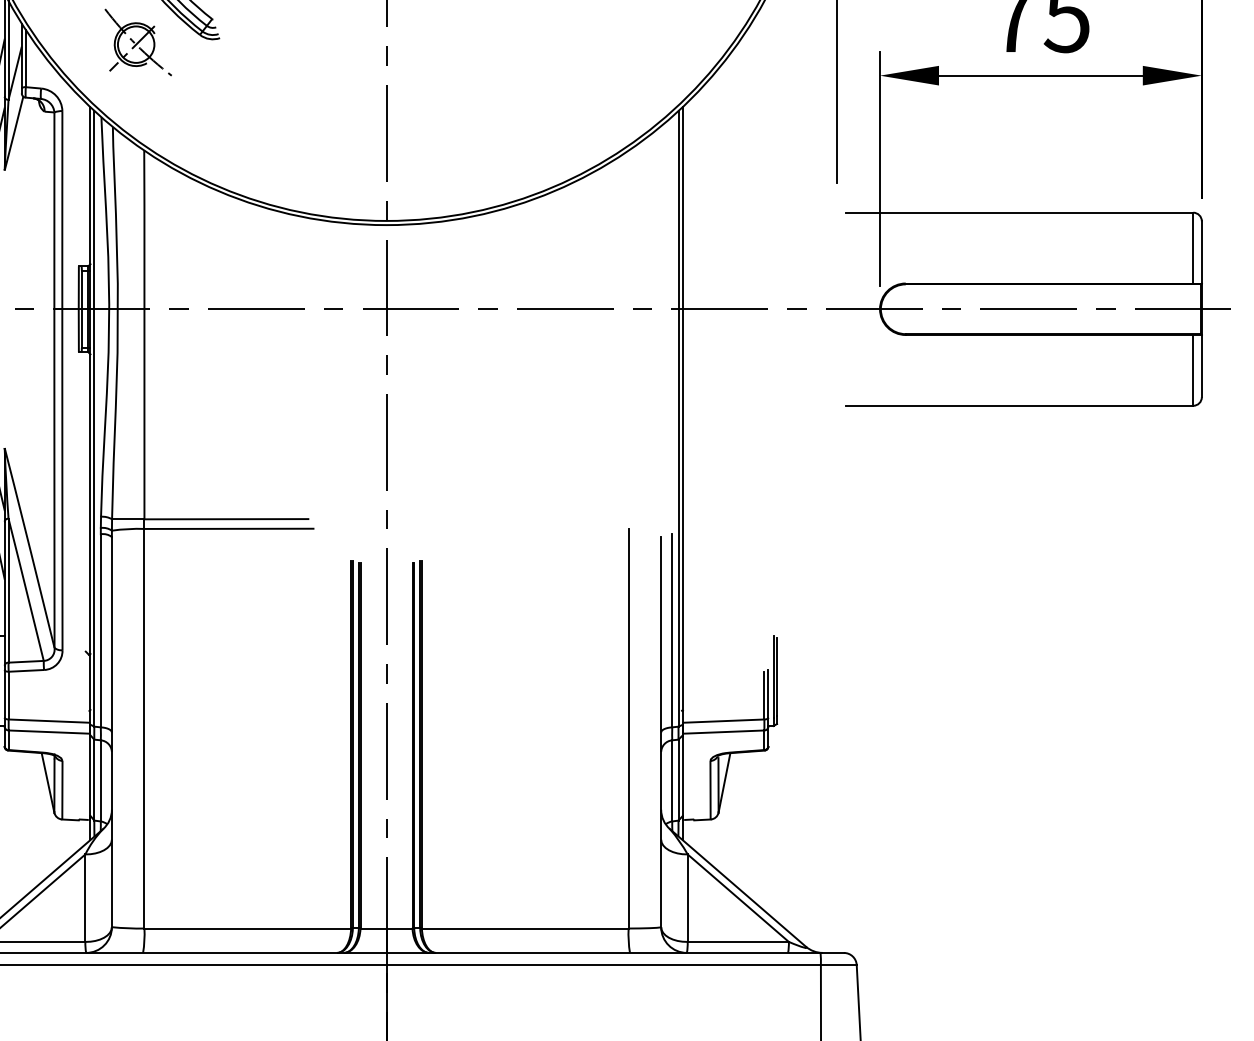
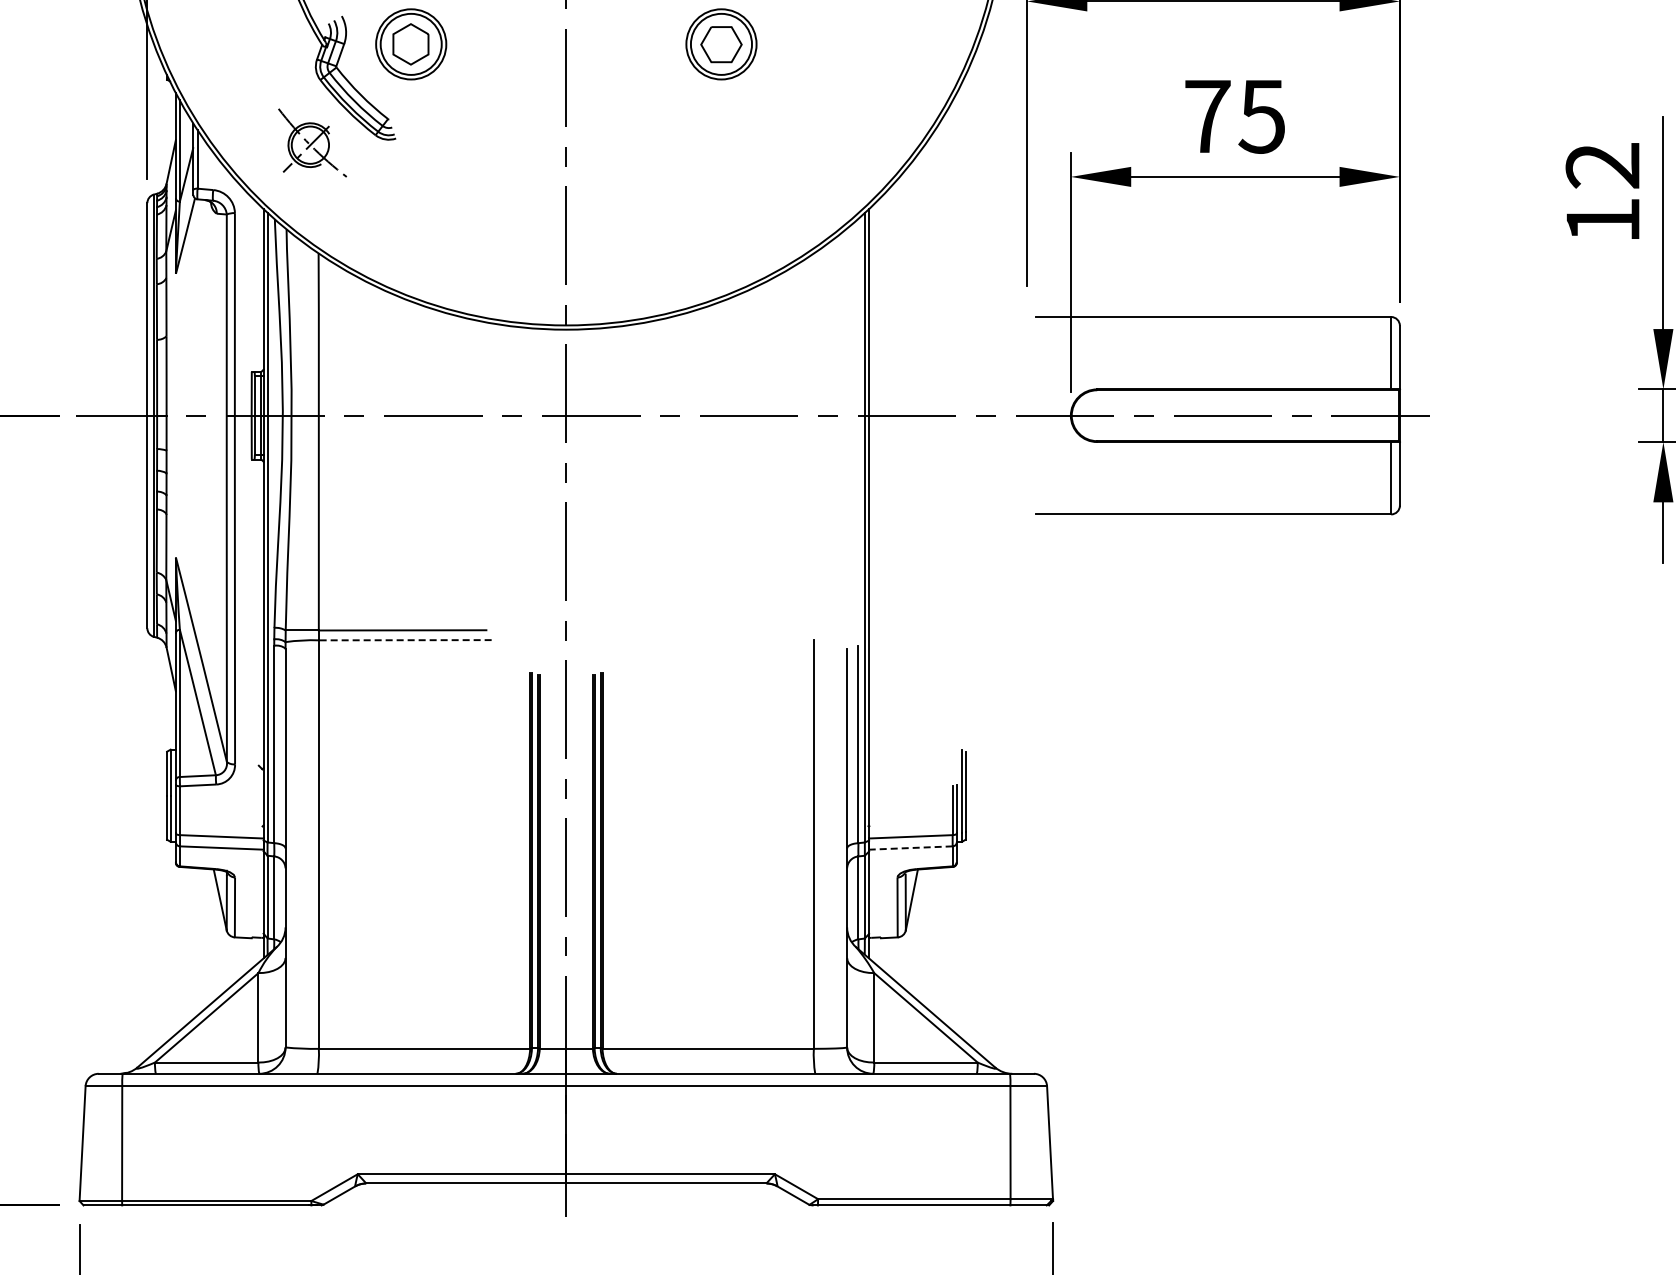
line: (228, 529) -> (404, 640), solid -> dashed
line: (723, 732) -> (910, 848), solid -> dashed

